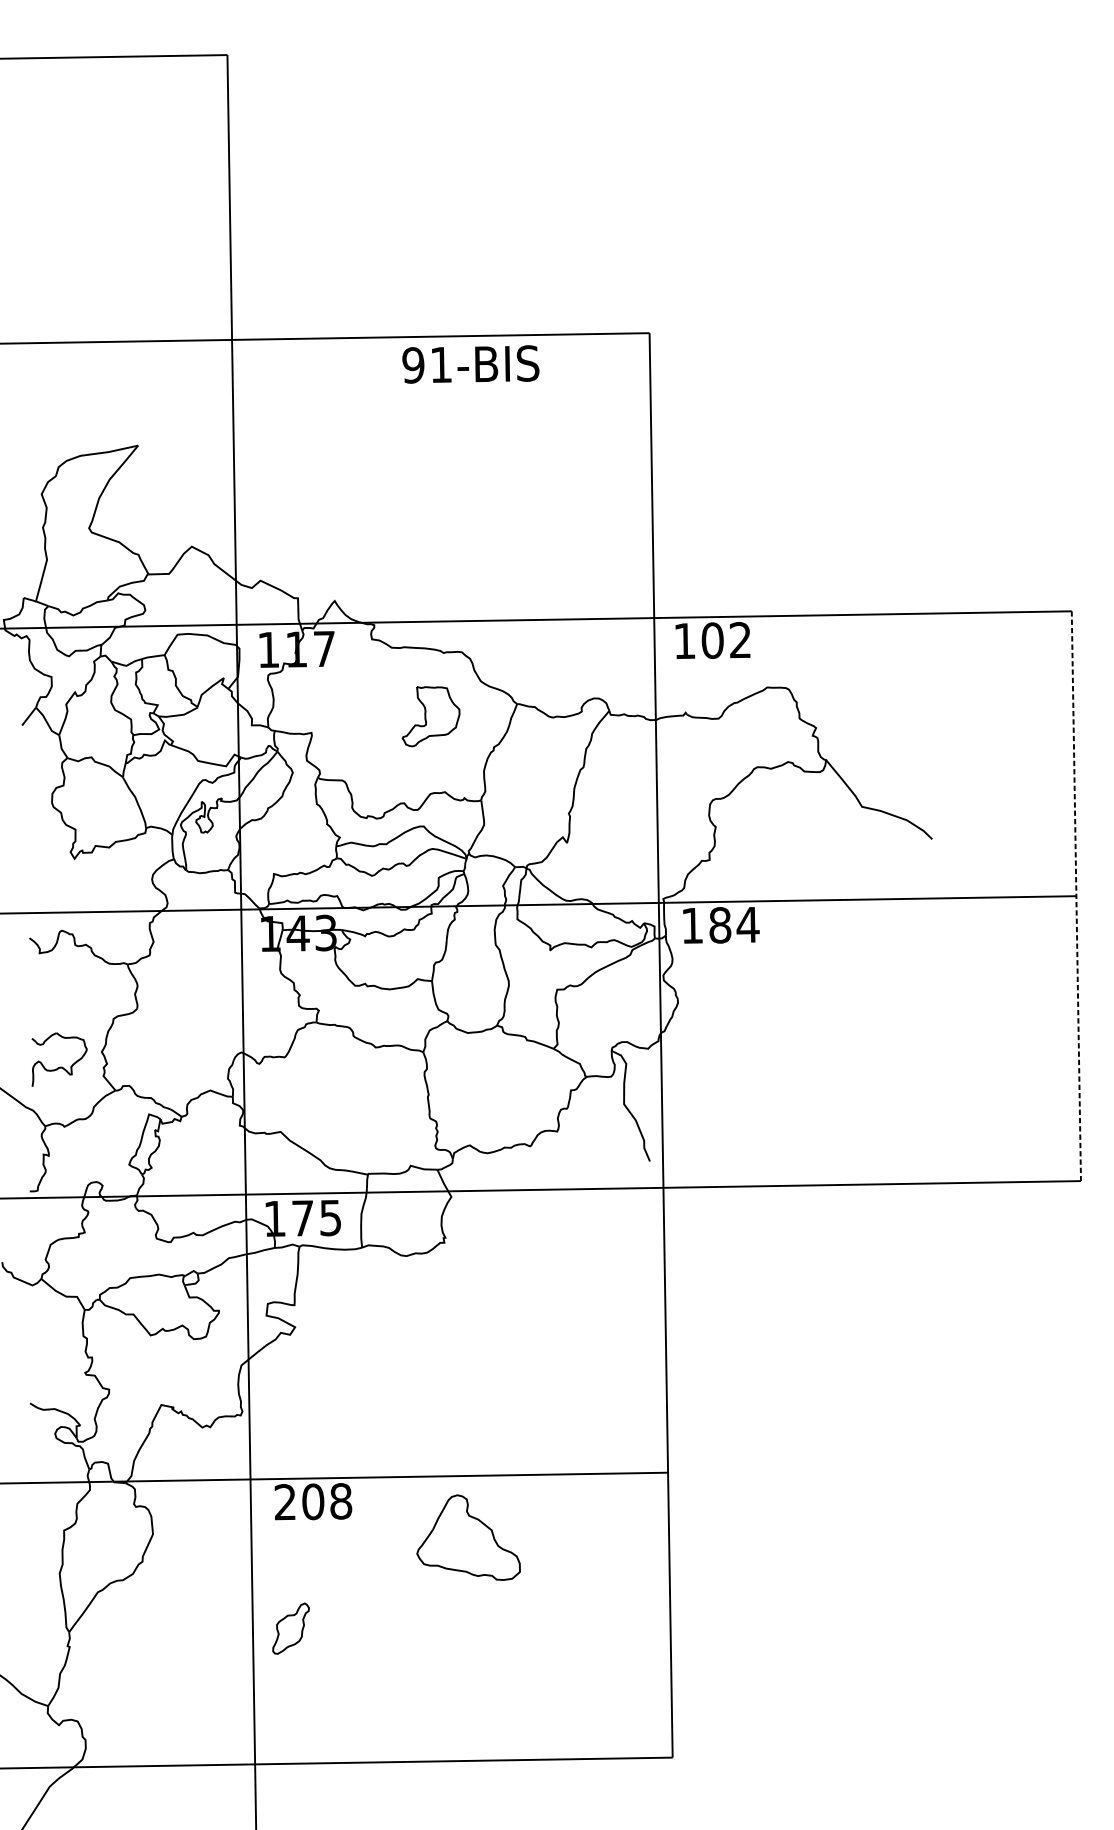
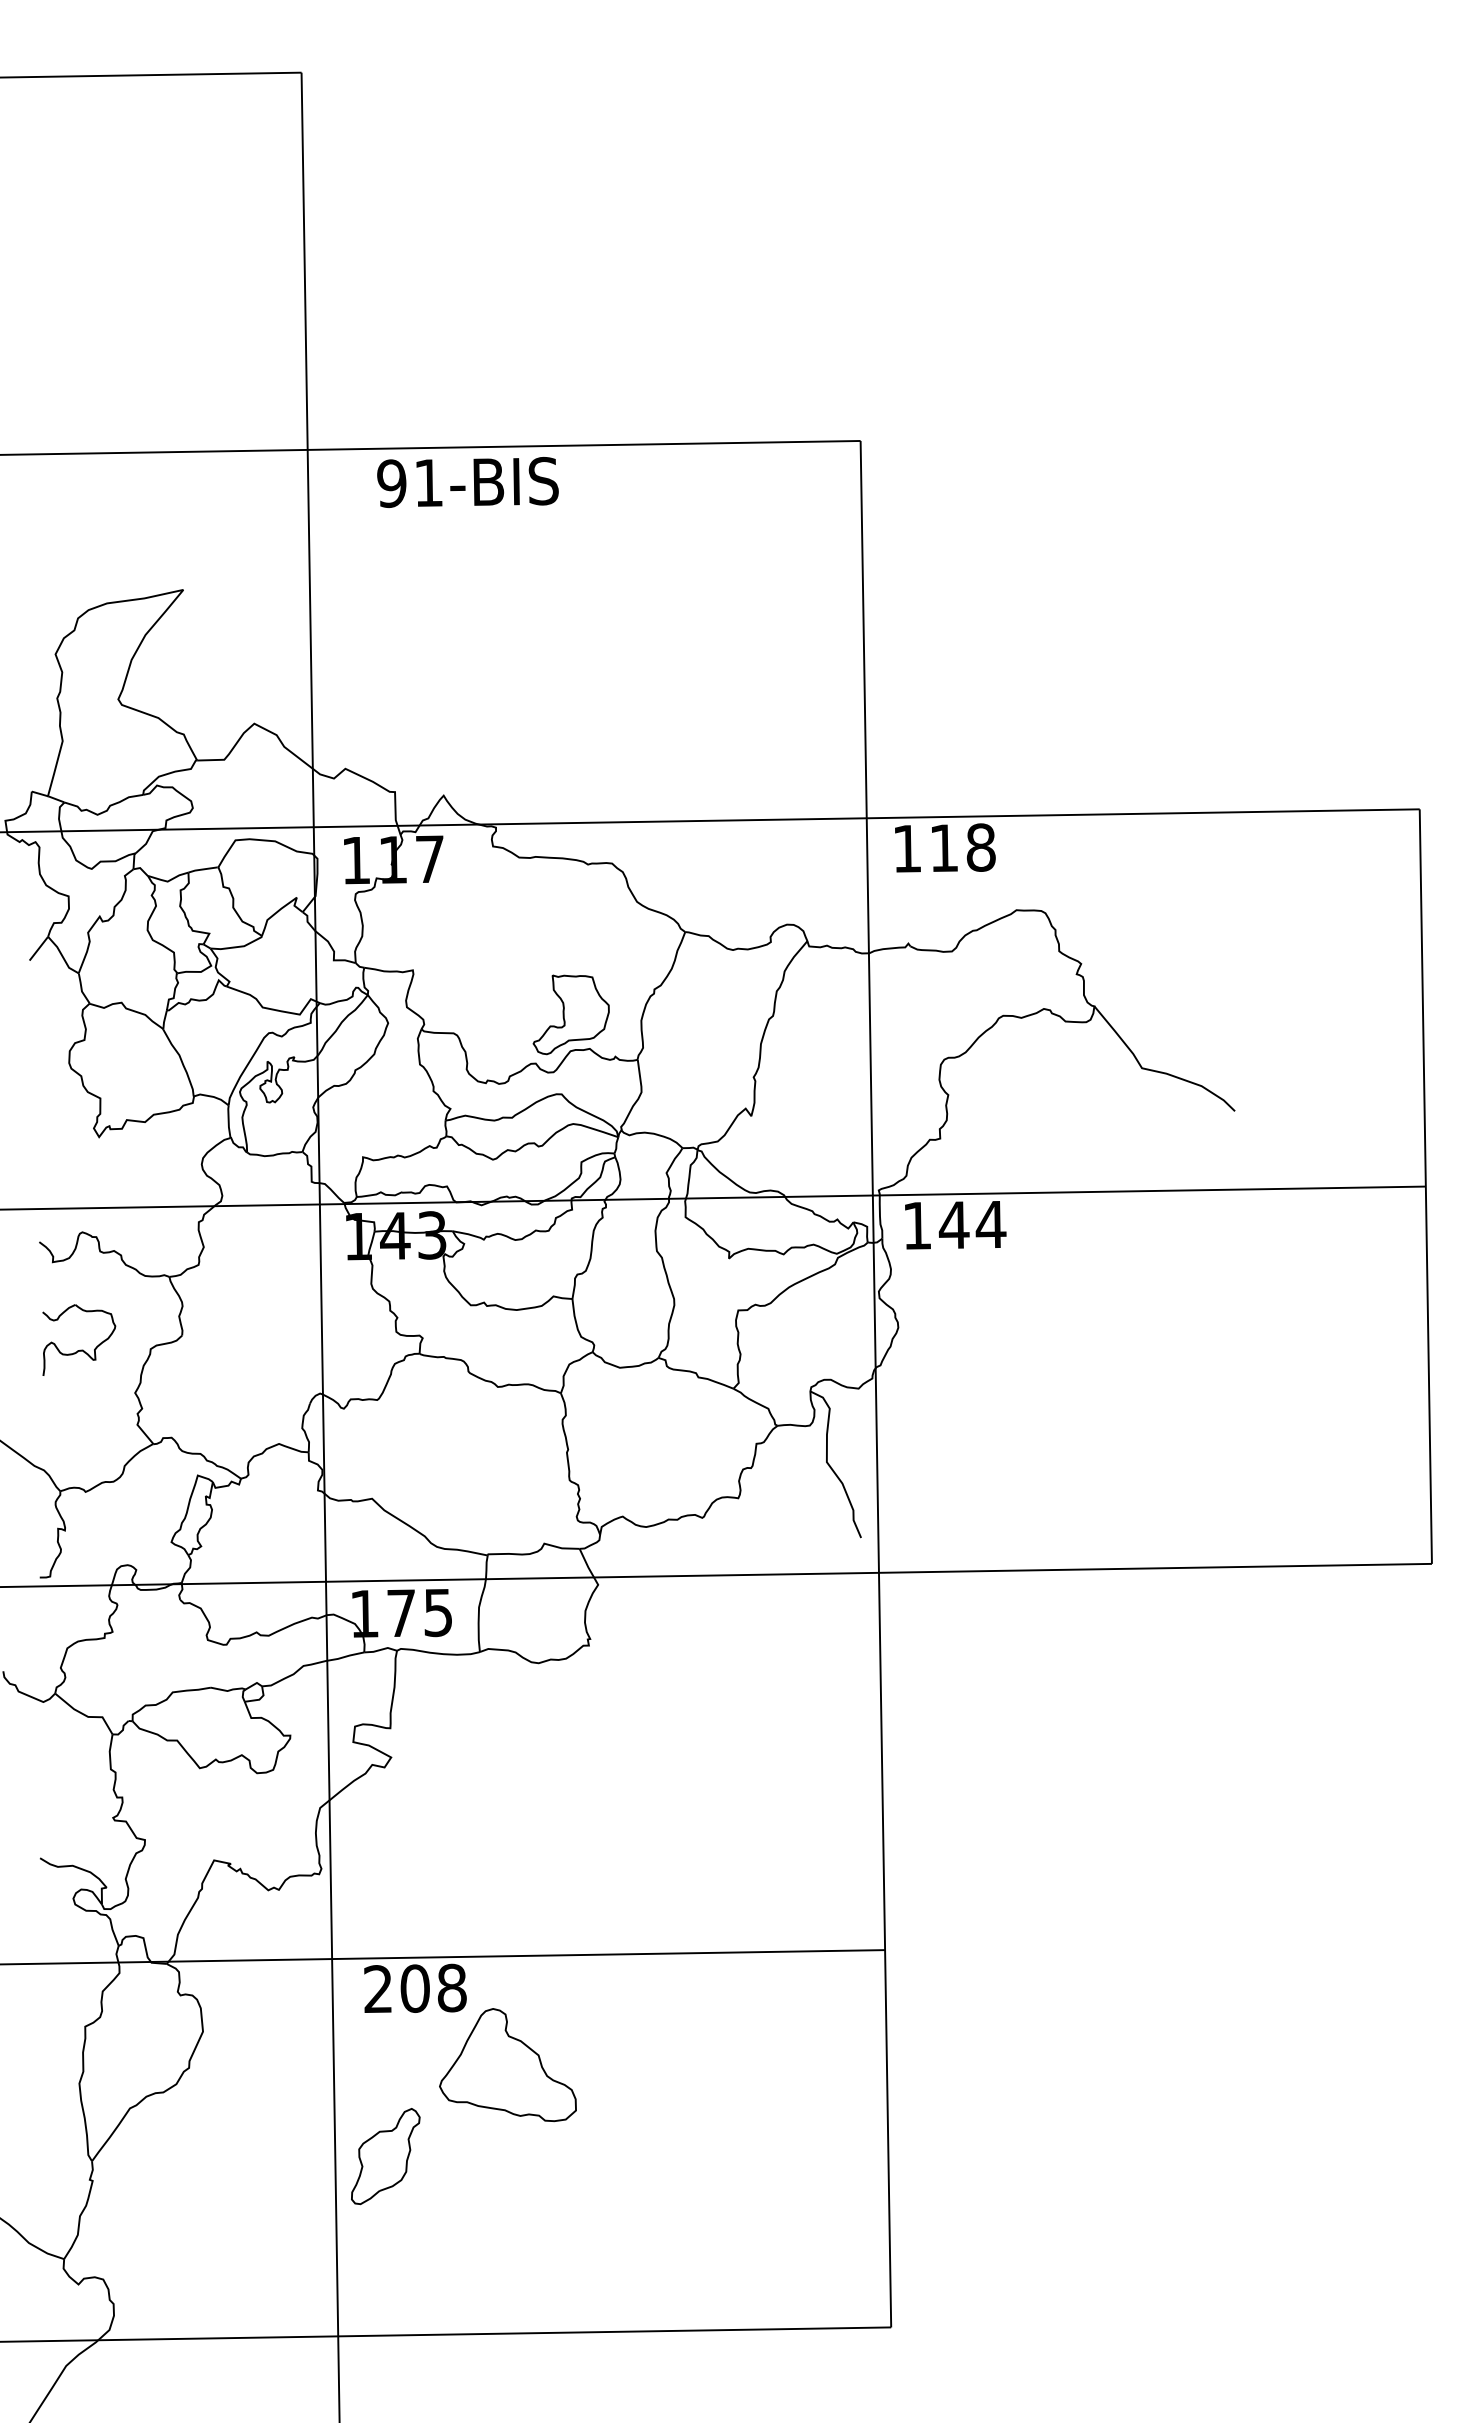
text: (470, 364) -> (467, 482), moved
text: (726, 640) -> (962, 847), 102 -> 118
part: (430, 716) -> (570, 1014), moved
line: (1076, 896) -> (1425, 1187), dashed -> solid
text: (719, 925) -> (953, 1225), 184 -> 144
part: (60, 1066) -> (80, 1349), moved
part: (468, 1537) -> (507, 2065), moved
part: (290, 1628) -> (385, 2156), size x1.43

